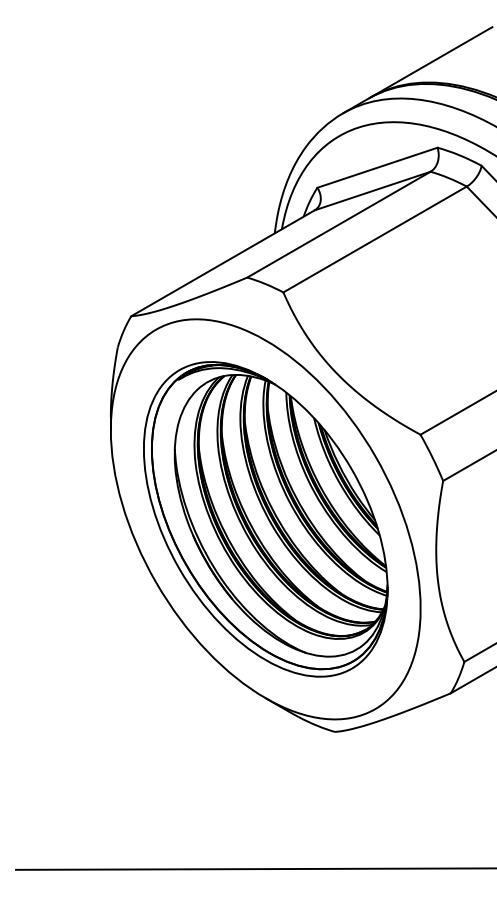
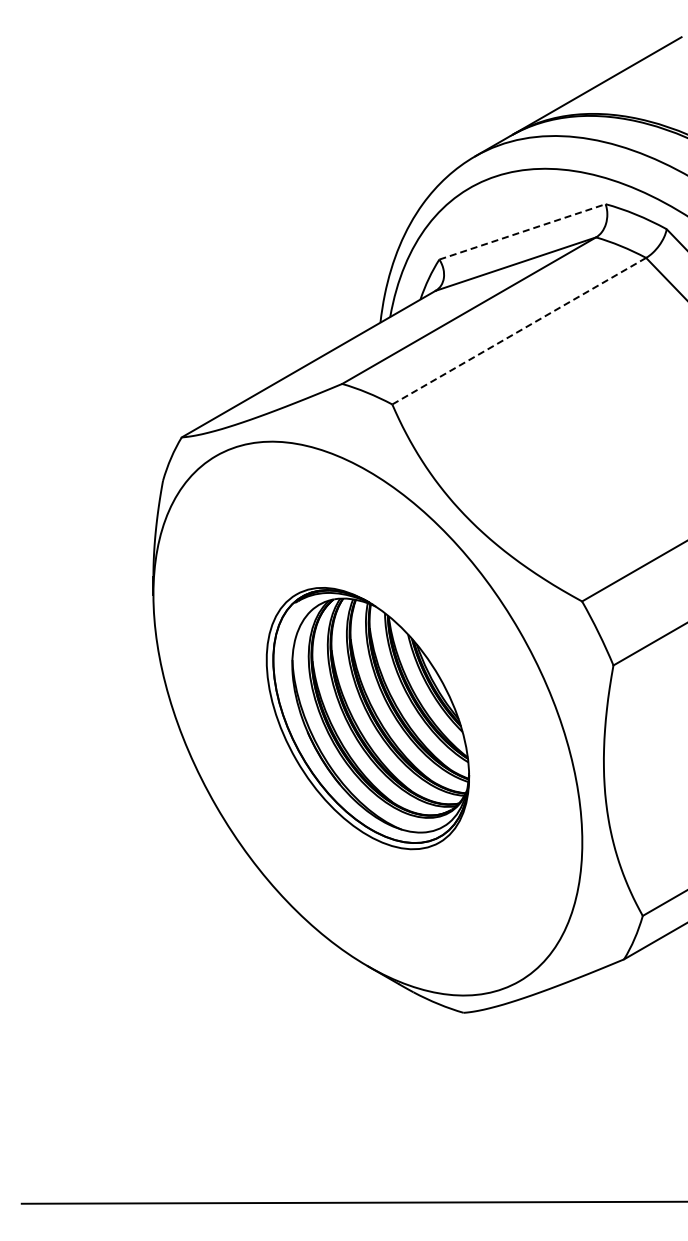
line: (377, 167) -> (522, 231), solid -> dashed
line: (375, 239) -> (519, 331), solid -> dashed
part: (265, 519) -> (367, 718), size x0.6

